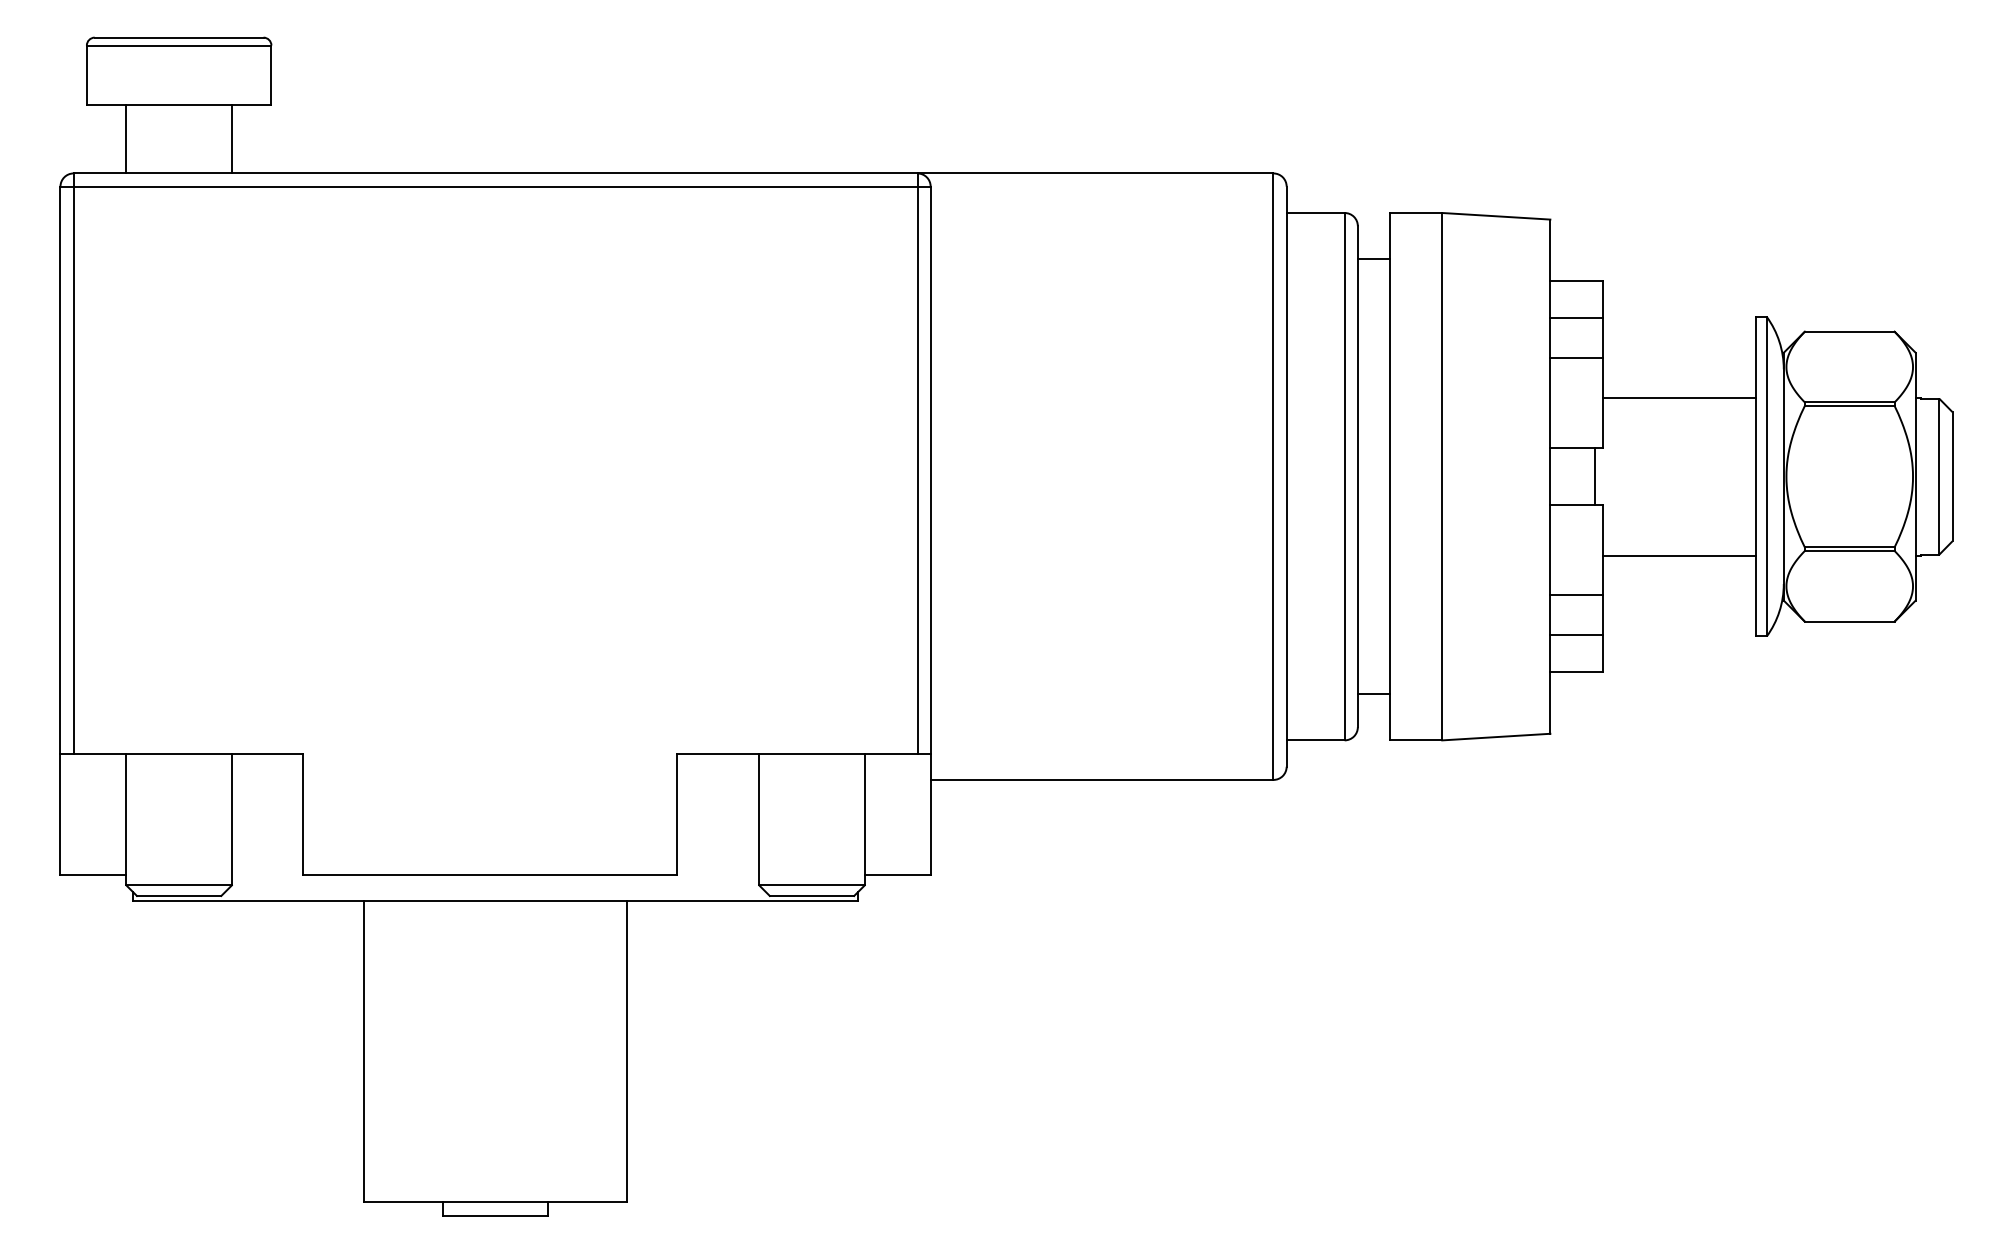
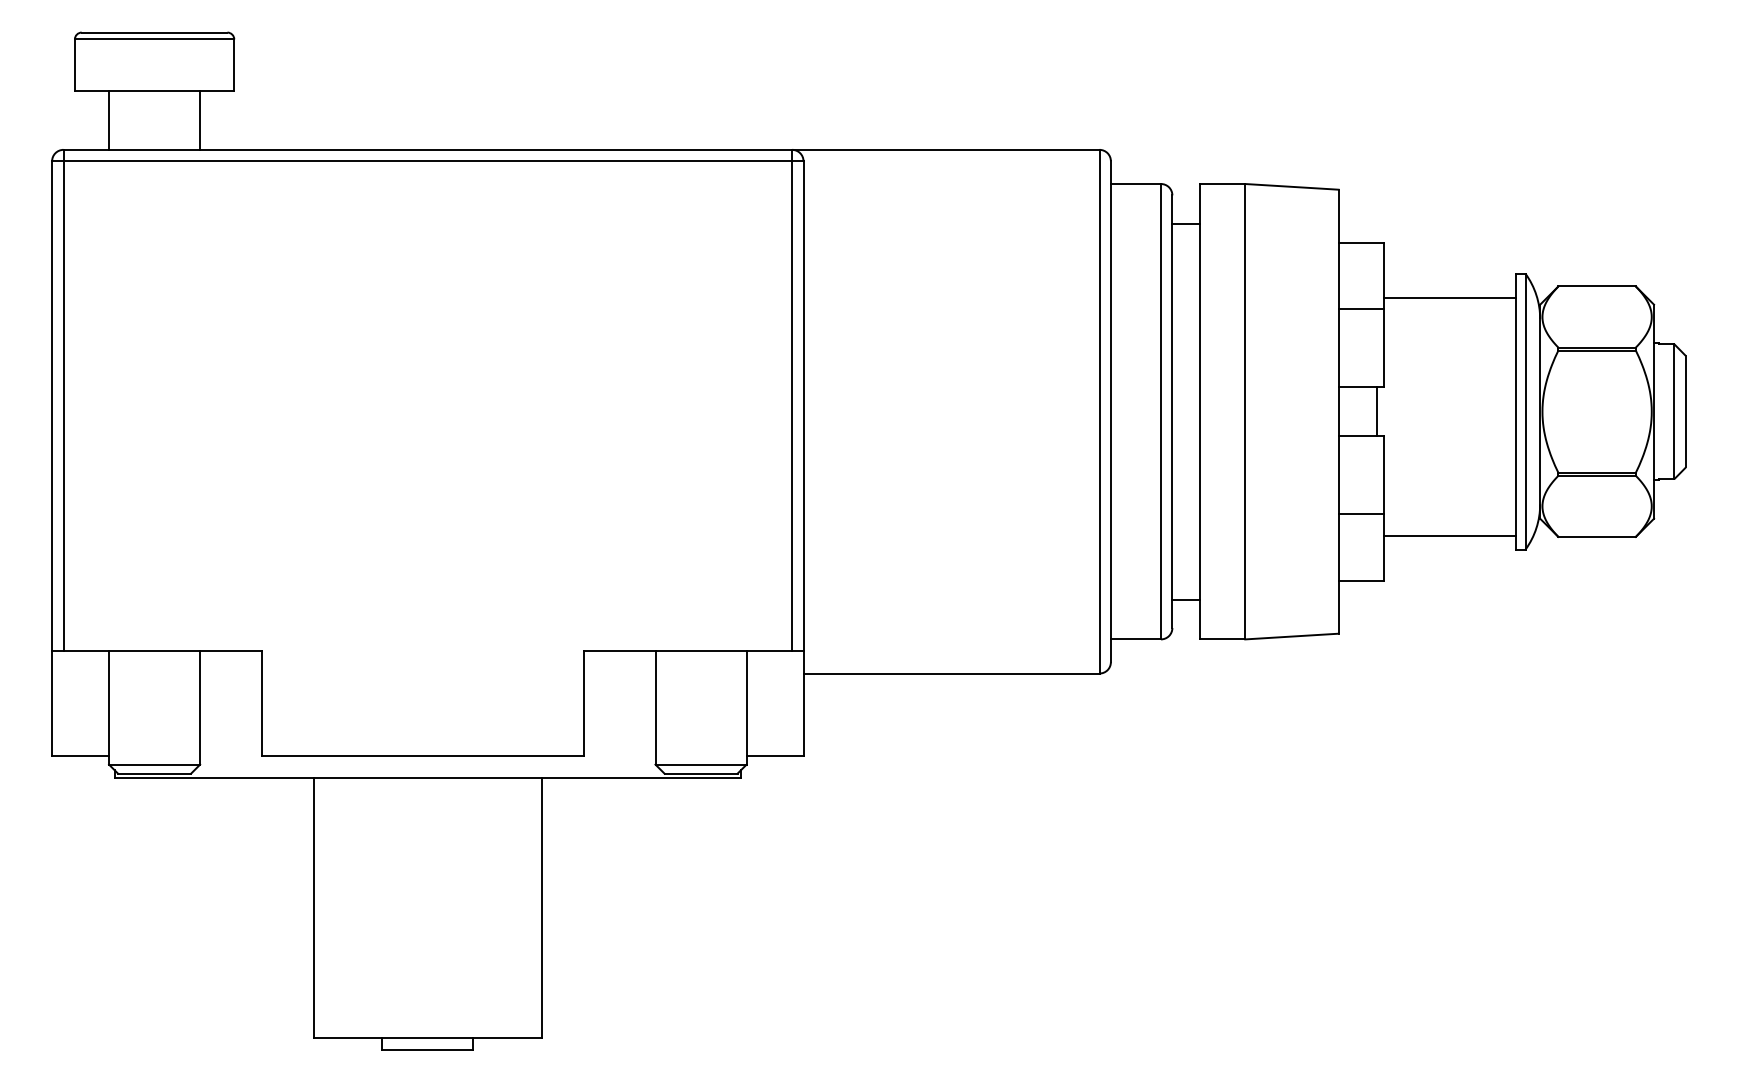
line: (1576, 317) -> (1361, 274), removed
line: (1679, 397) -> (1450, 298), moved
line: (1679, 556) -> (1450, 536), moved
line: (1576, 635) -> (1361, 548), removed

